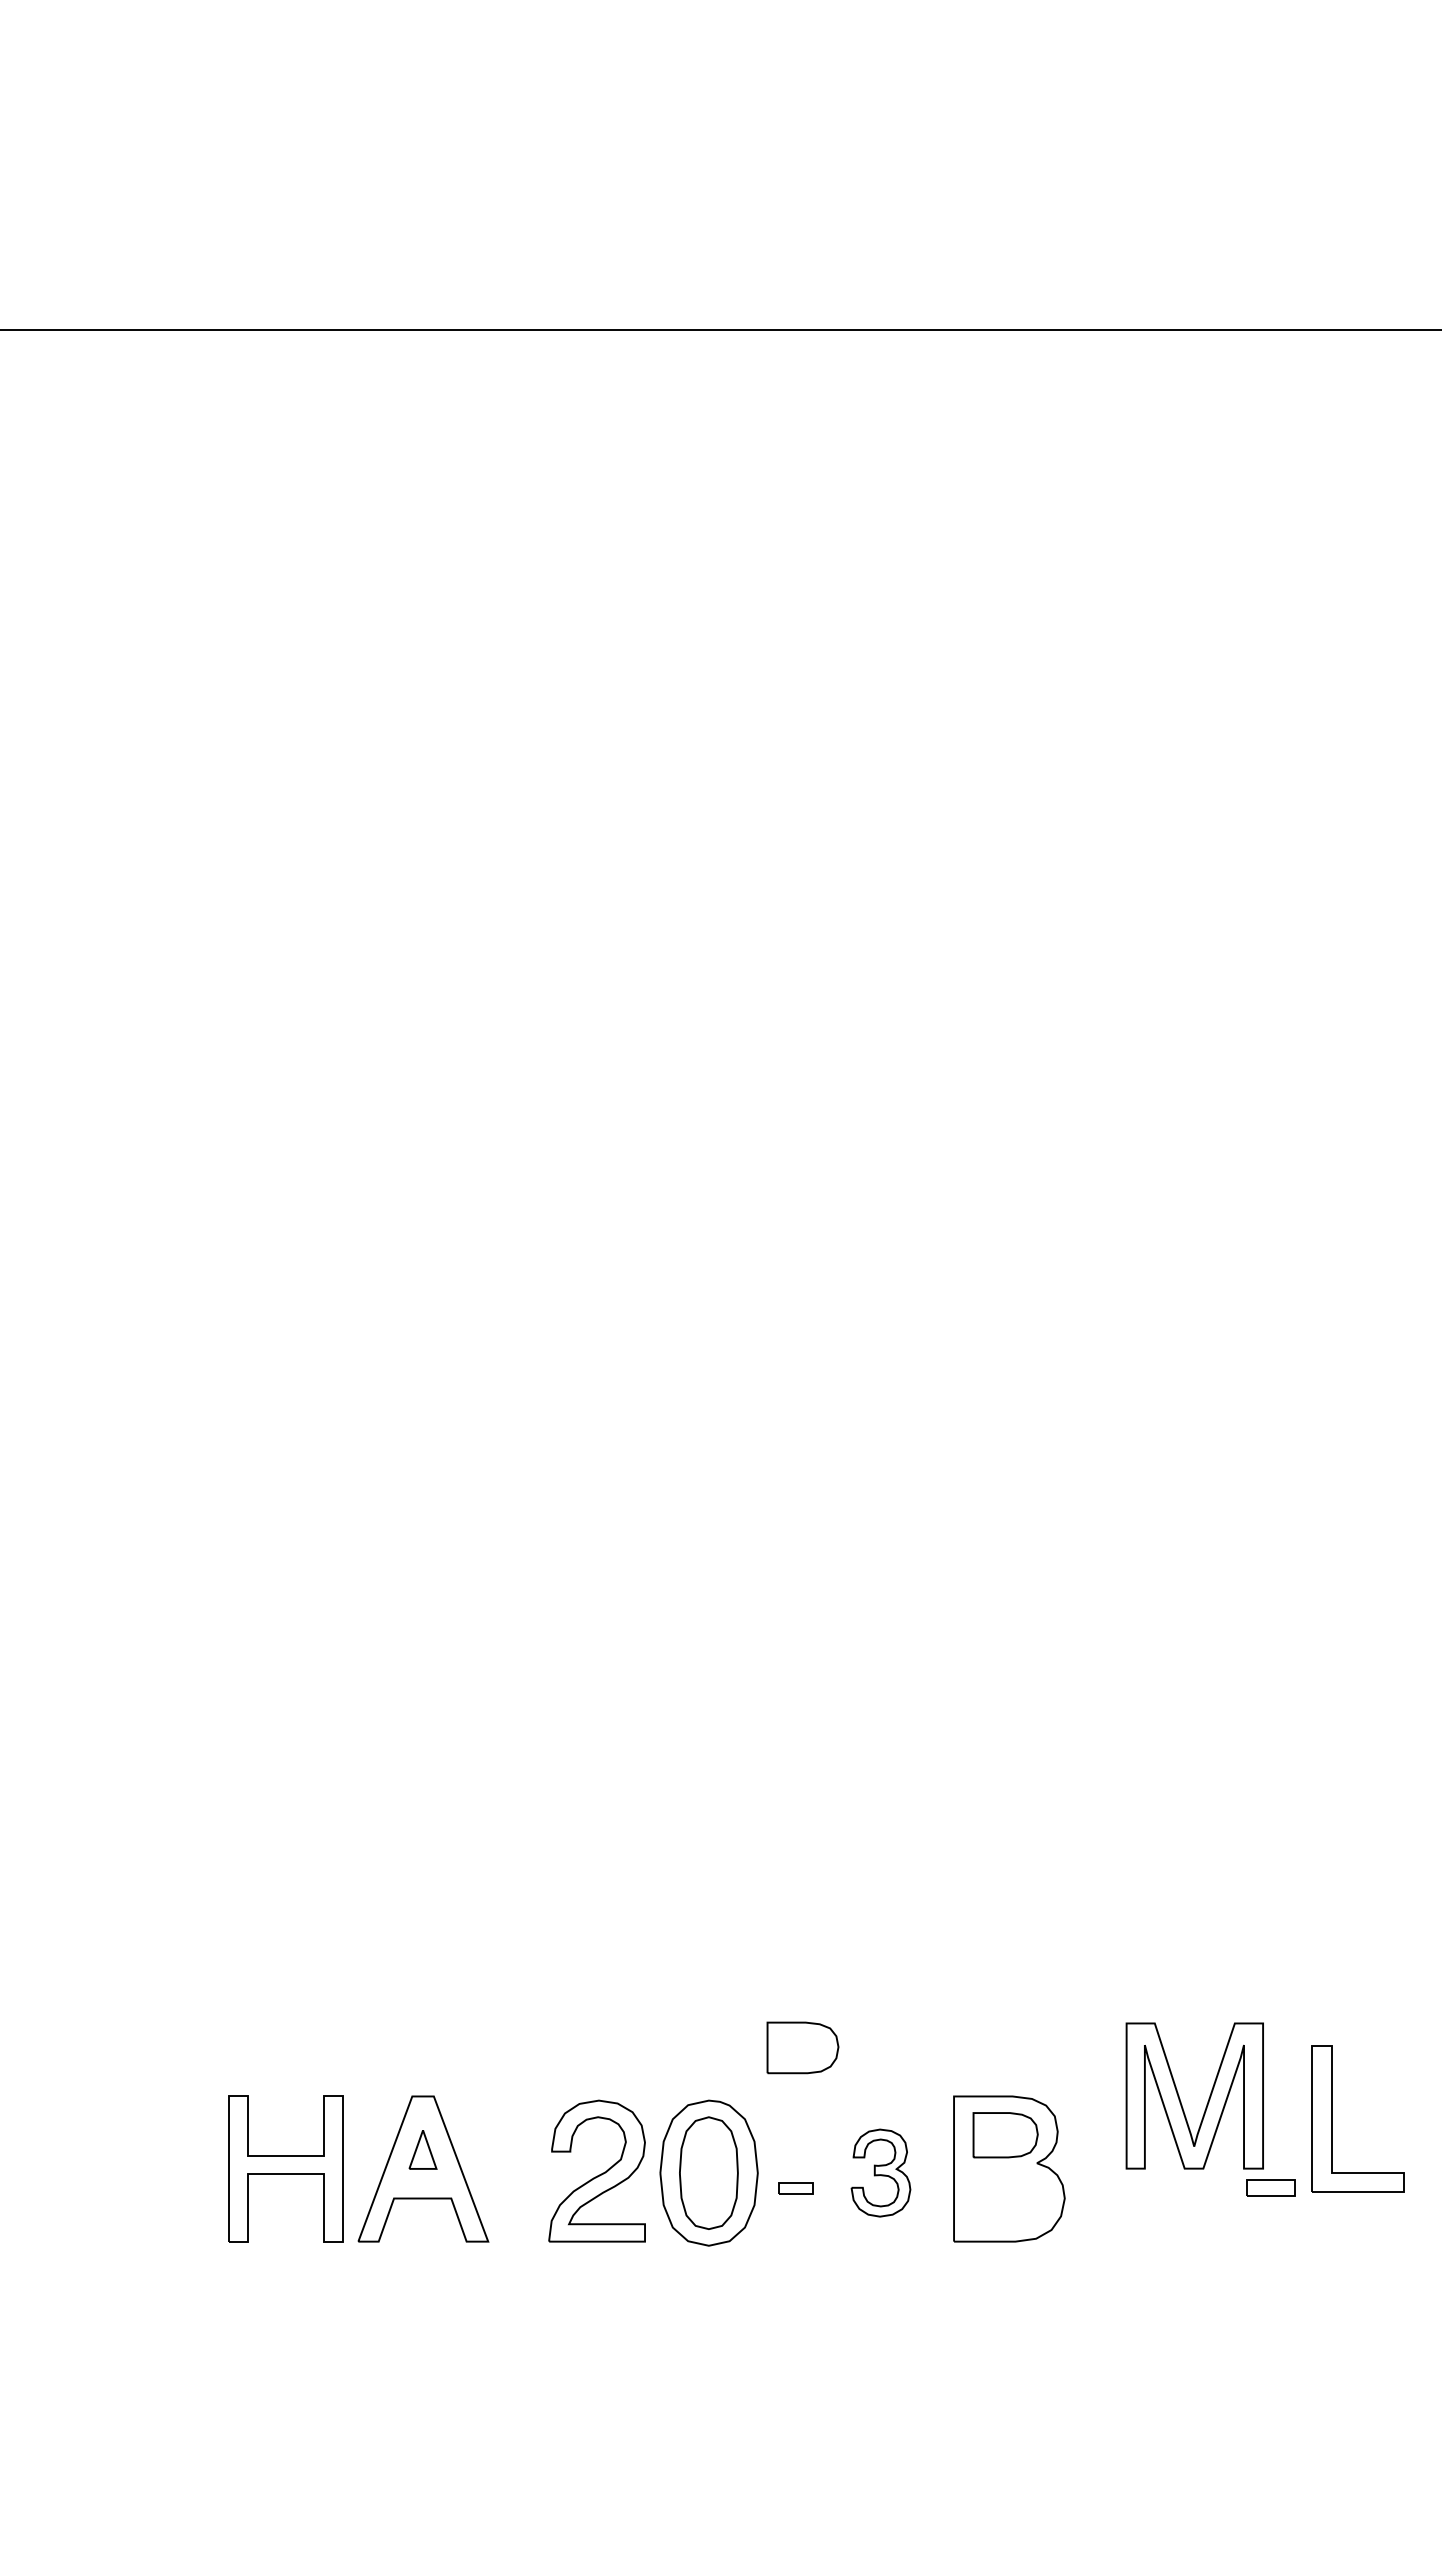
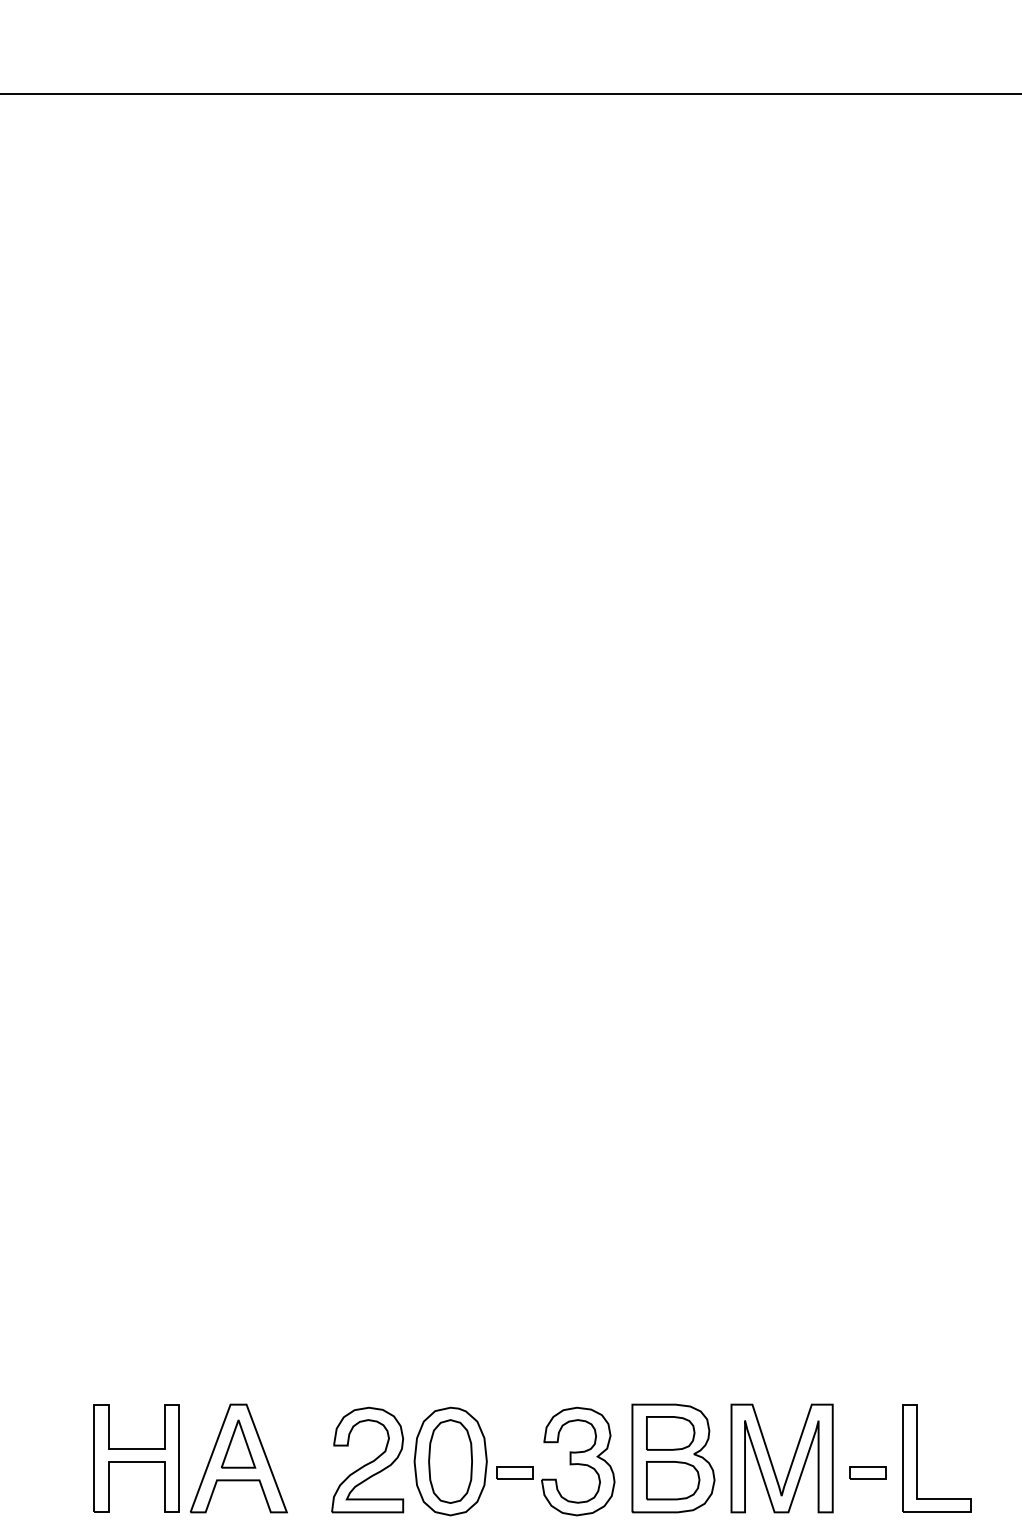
part: (802, 2047) -> (672, 1480), moved
part: (1180, 2098) -> (771, 1460), moved
part: (1332, 2118) -> (917, 1458), moved
part: (422, 2149) -> (238, 1443), size x1.67
part: (880, 2172) -> (577, 1461), size x1.67
part: (795, 2187) -> (514, 1472), size x1.43

